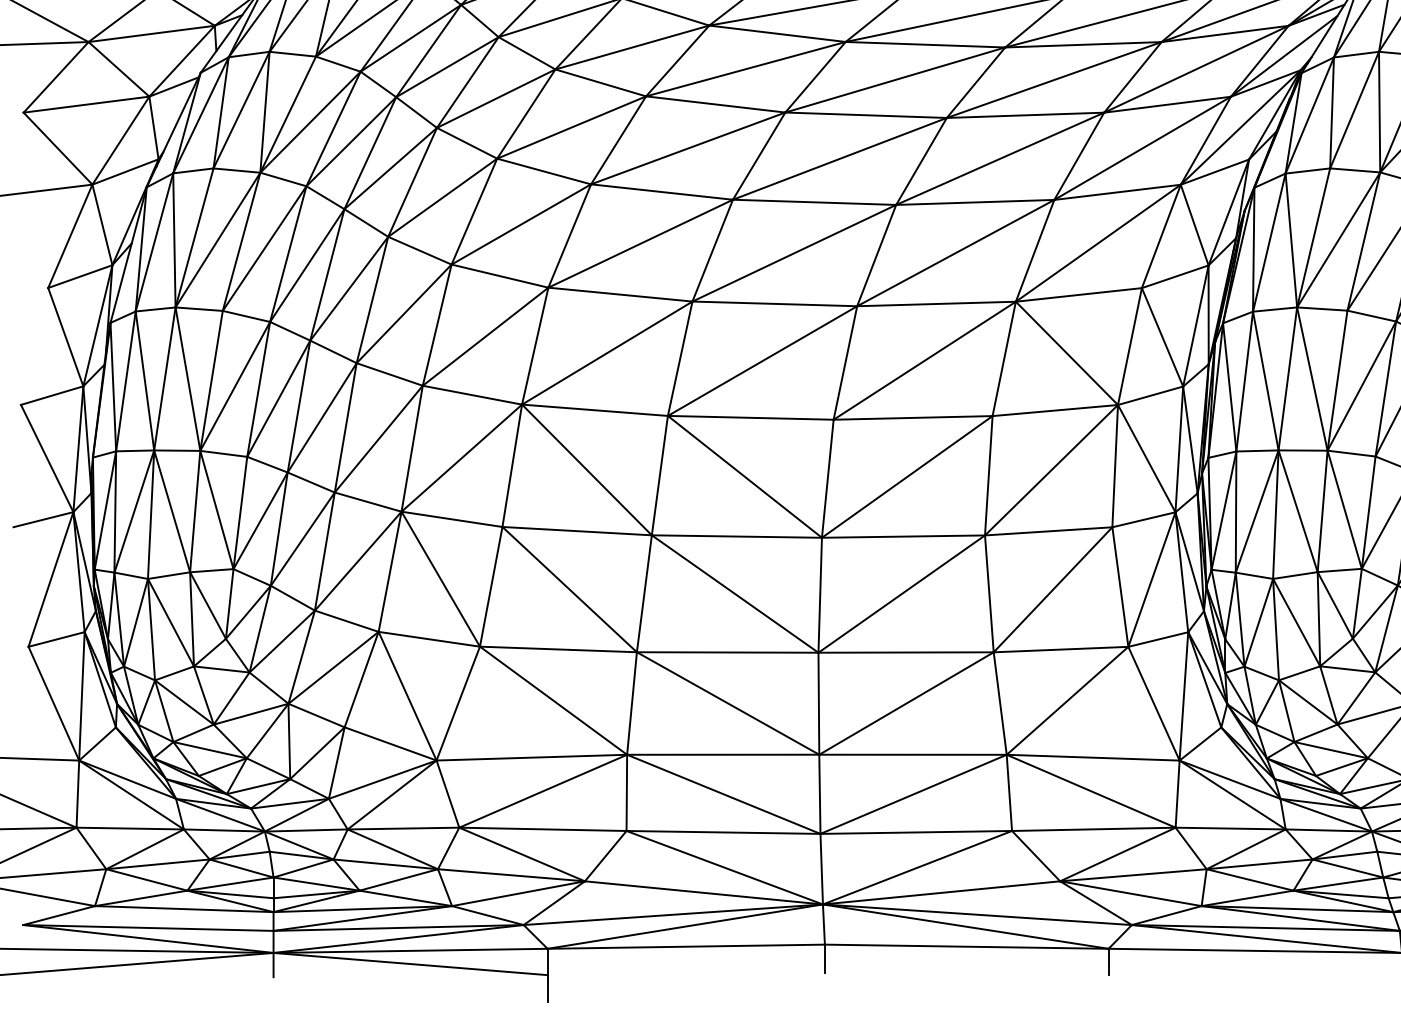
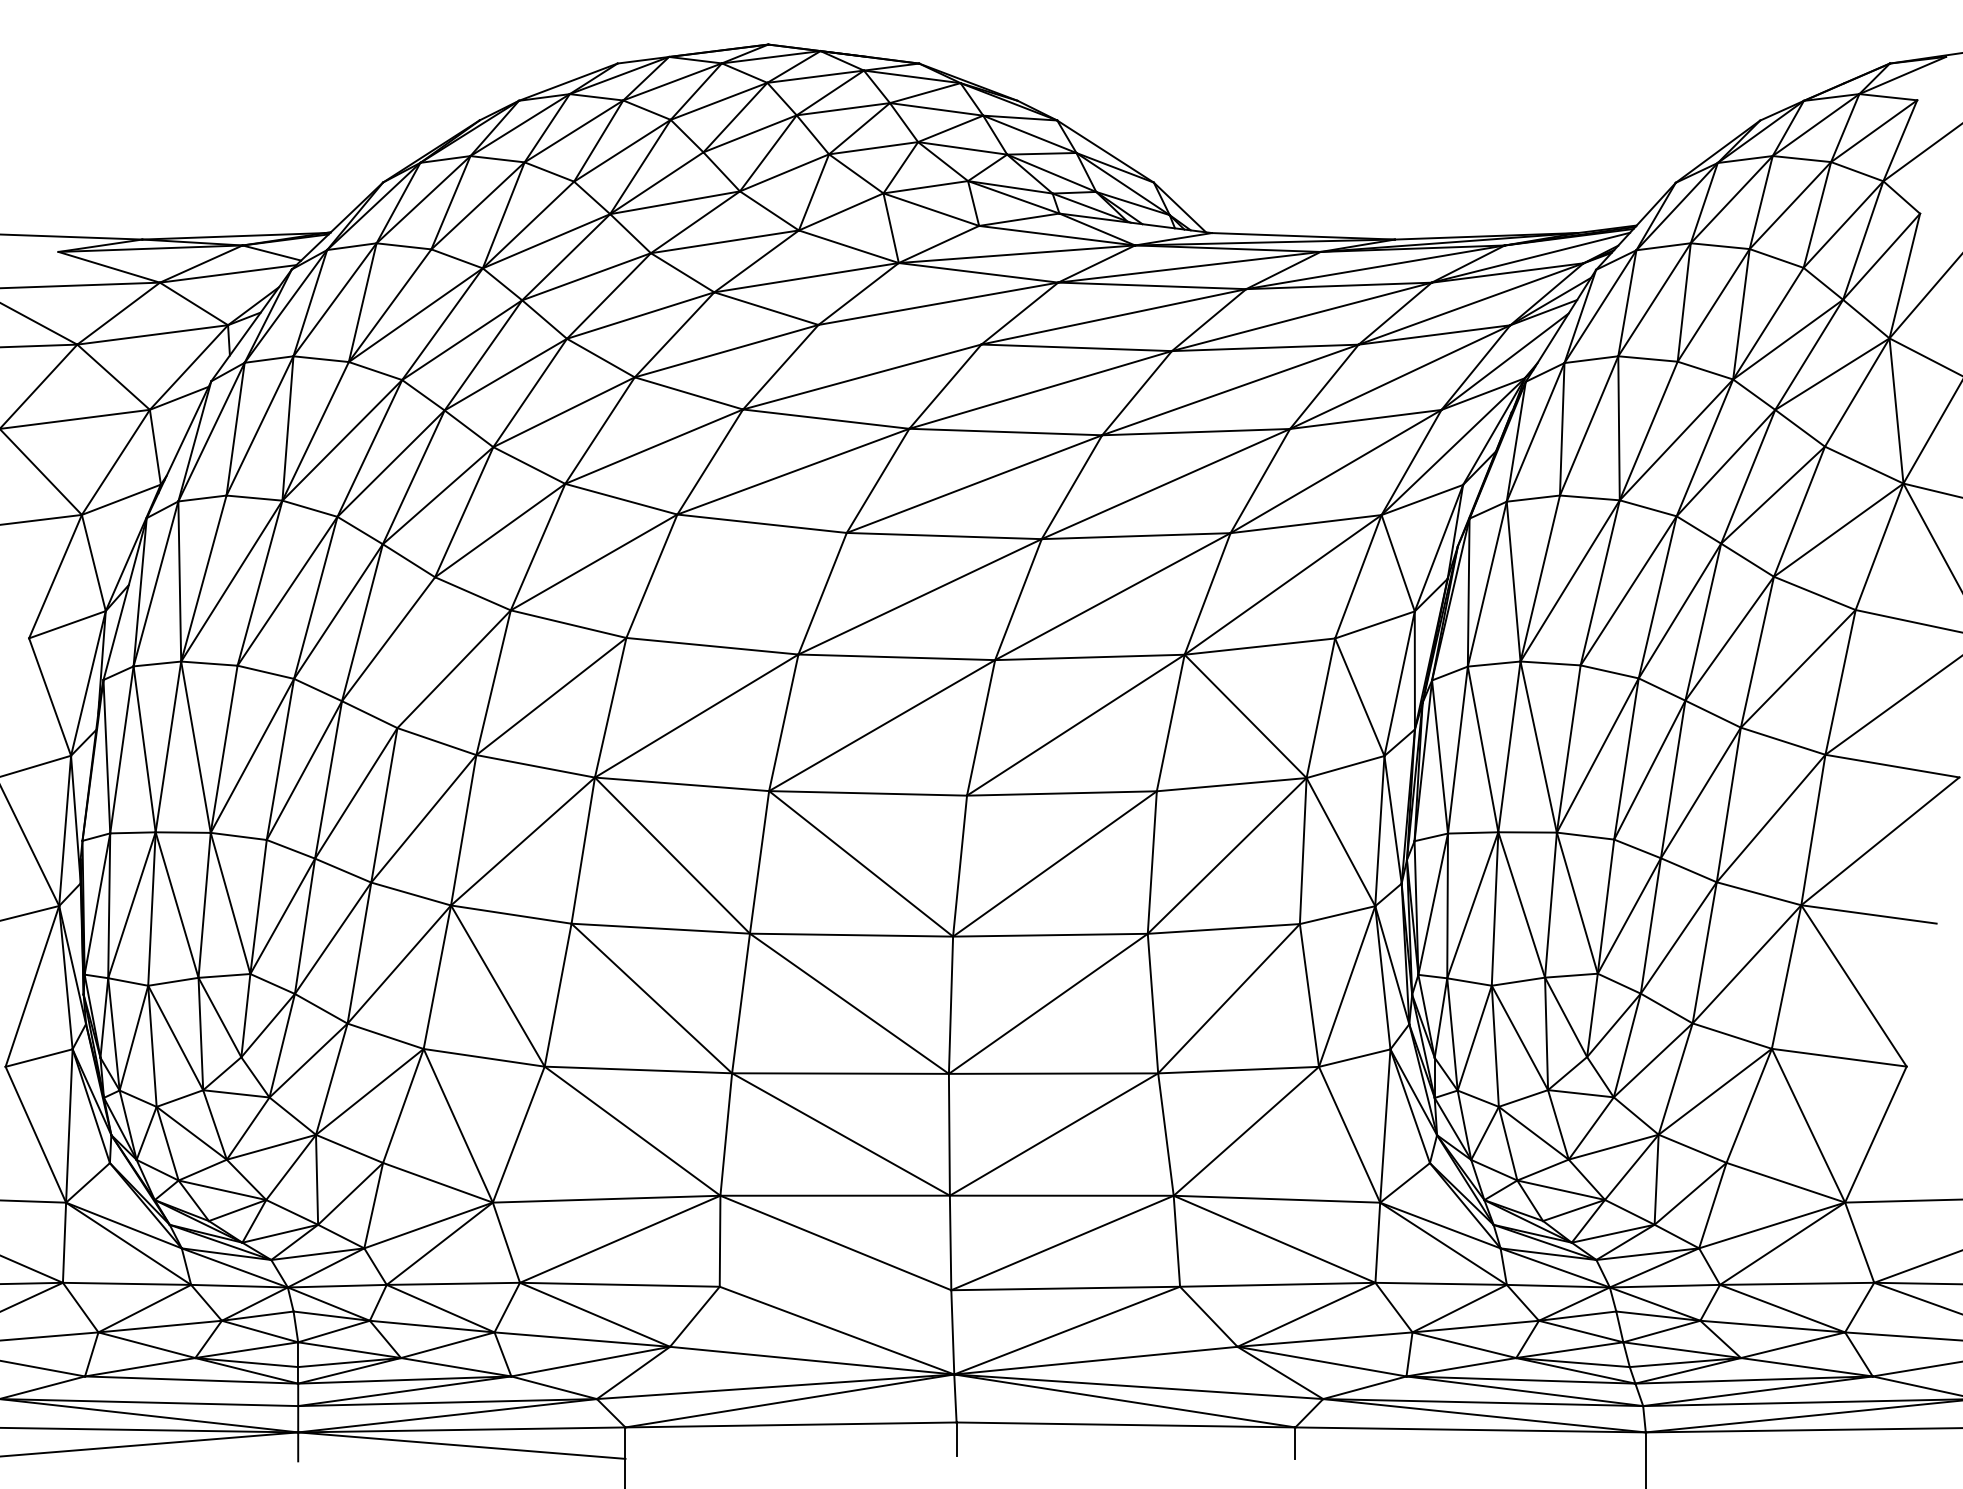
line: (777, 33) -> (899, 334), removed
line: (640, 242) -> (736, 584), removed
line: (372, 299) -> (416, 652), removed
line: (723, 832) -> (835, 1288), removed

